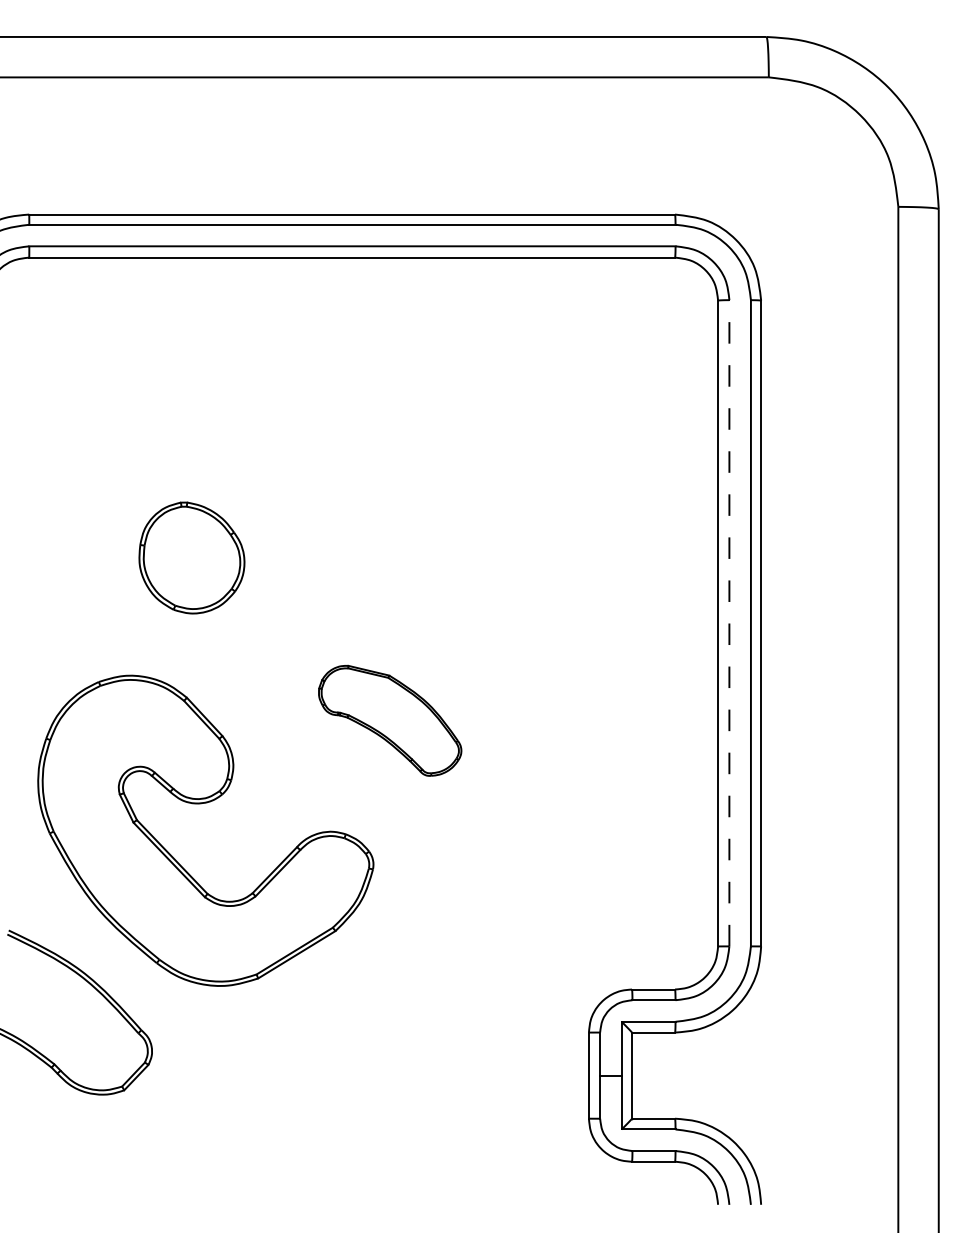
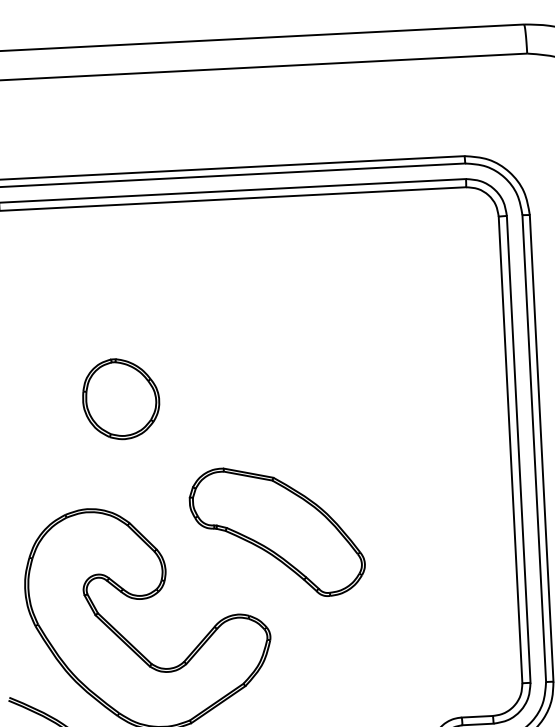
part: (191, 557) -> (120, 398), moved
line: (729, 622) -> (518, 448), dashed -> solid
part: (389, 720) -> (276, 532), size x1.67

